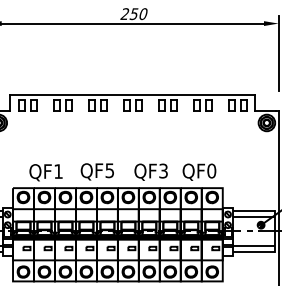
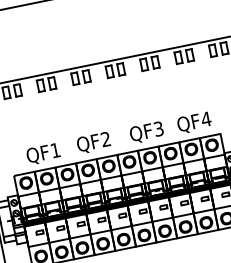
text: (109, 170) -> (105, 139), QF5 -> QF2
text: (211, 170) -> (205, 118), QF0 -> QF4

